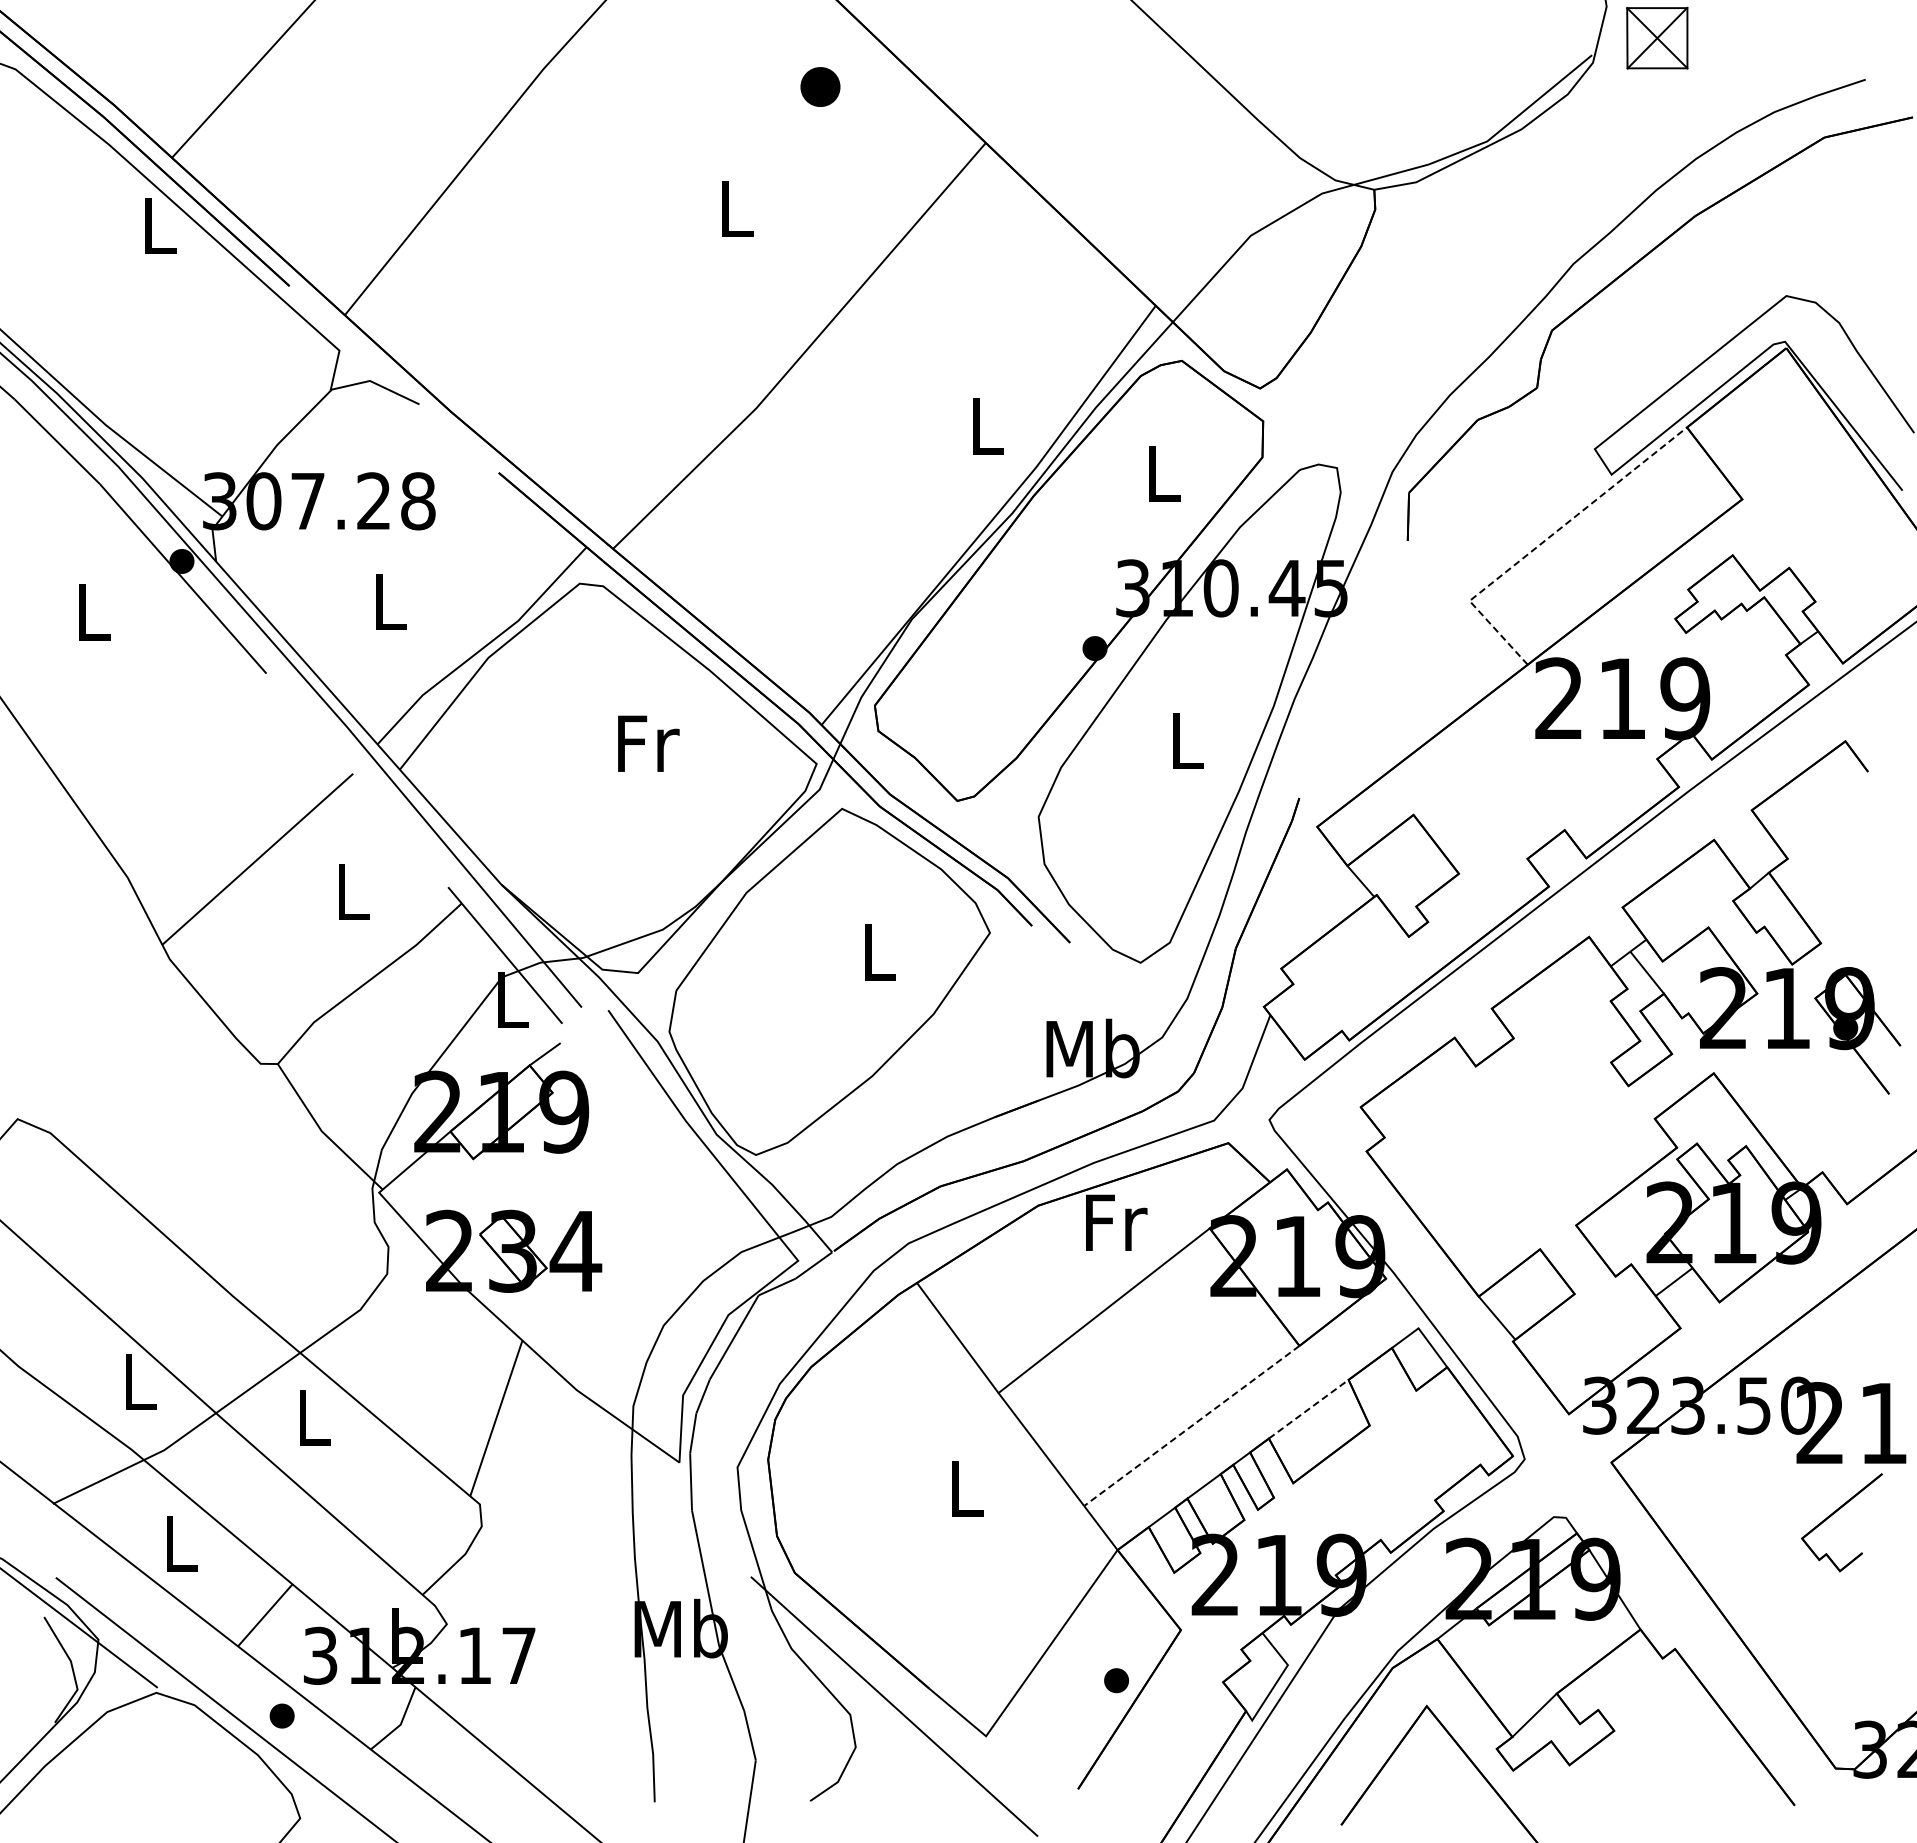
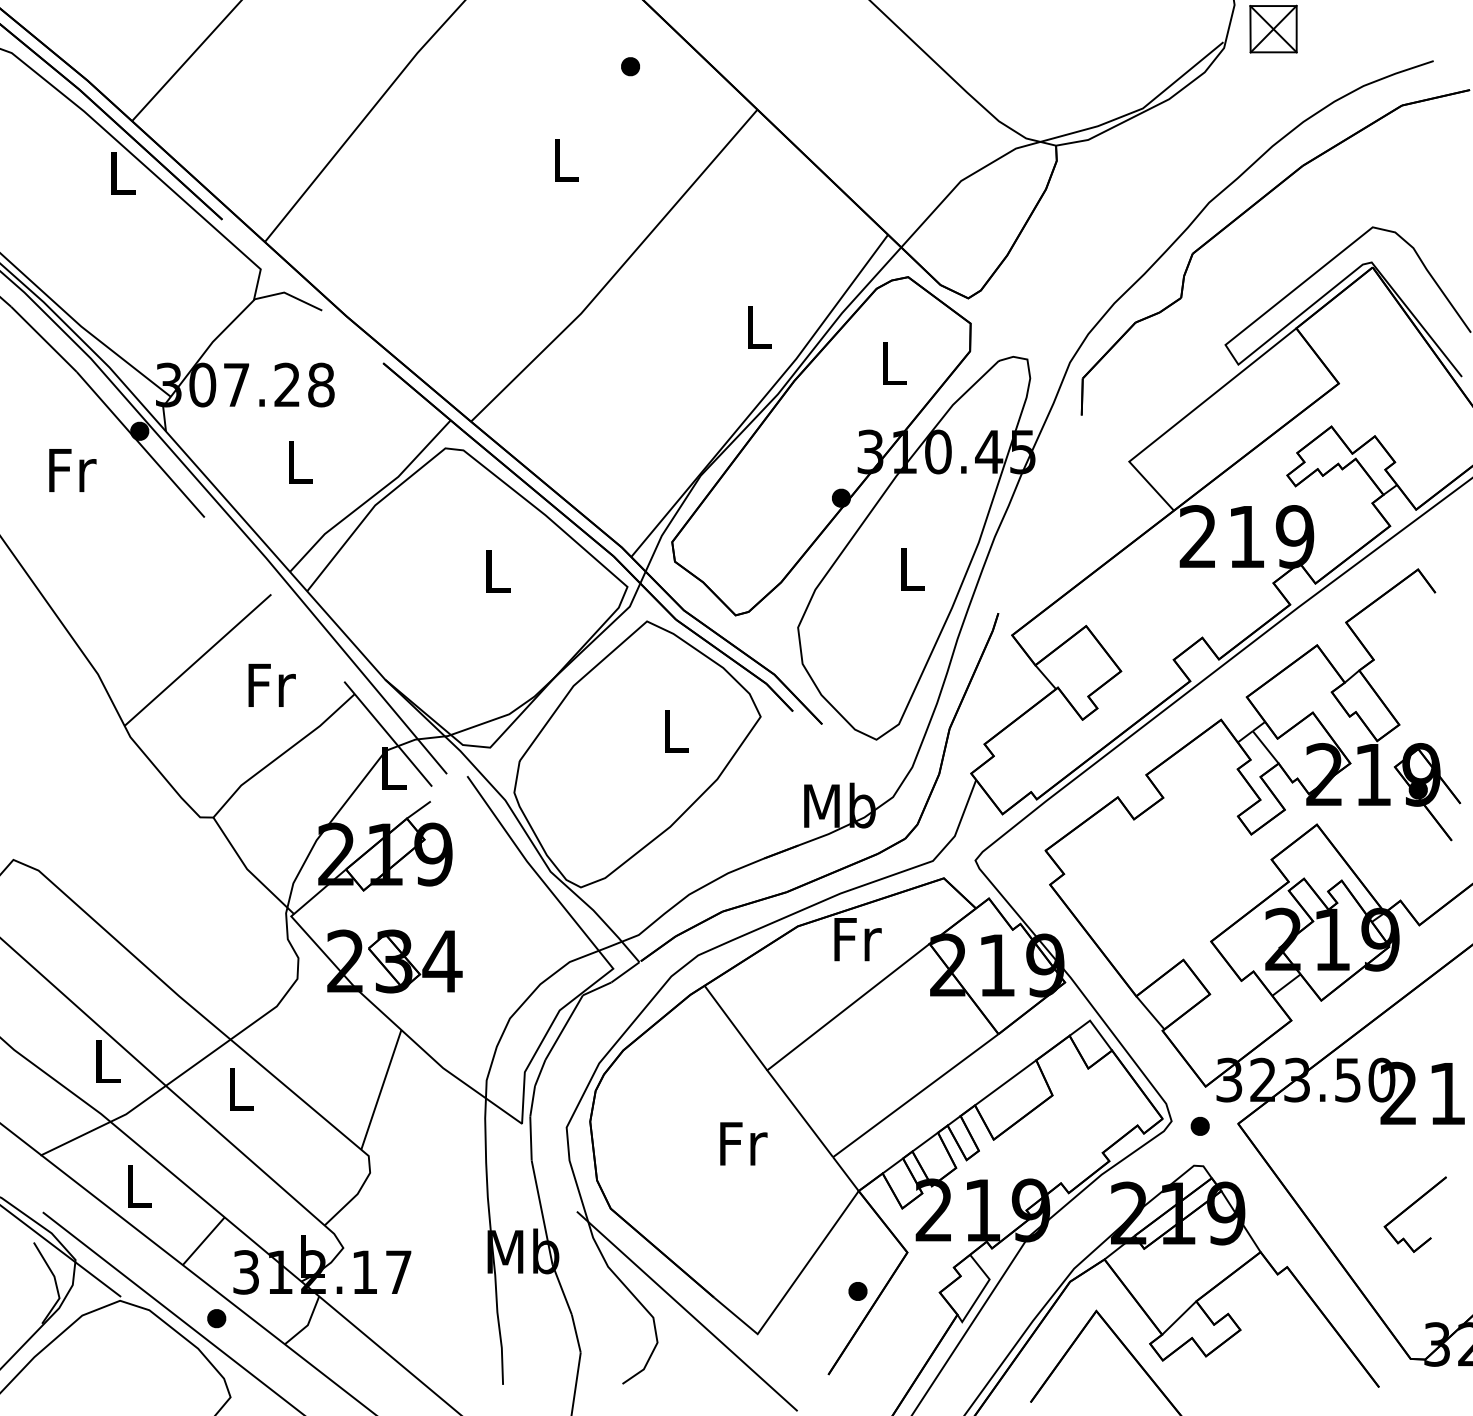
part: (820, 86) -> (630, 66), size x0.62
line: (1544, 541) -> (1186, 415), dashed -> solid
text: (94, 612) -> (72, 470), L -> Fr
text: (648, 743) -> (498, 571), Fr -> L
text: (354, 892) -> (272, 685), L -> Fr
line: (1309, 1408) -> (1006, 1082), dashed -> solid
line: (1191, 1426) -> (915, 1096), dashed -> solid
part: (1561, 1465) -> (1199, 1126), added
text: (967, 1488) -> (743, 1143), L -> Fr
part: (1835, 1513) -> (1410, 1207), moved

